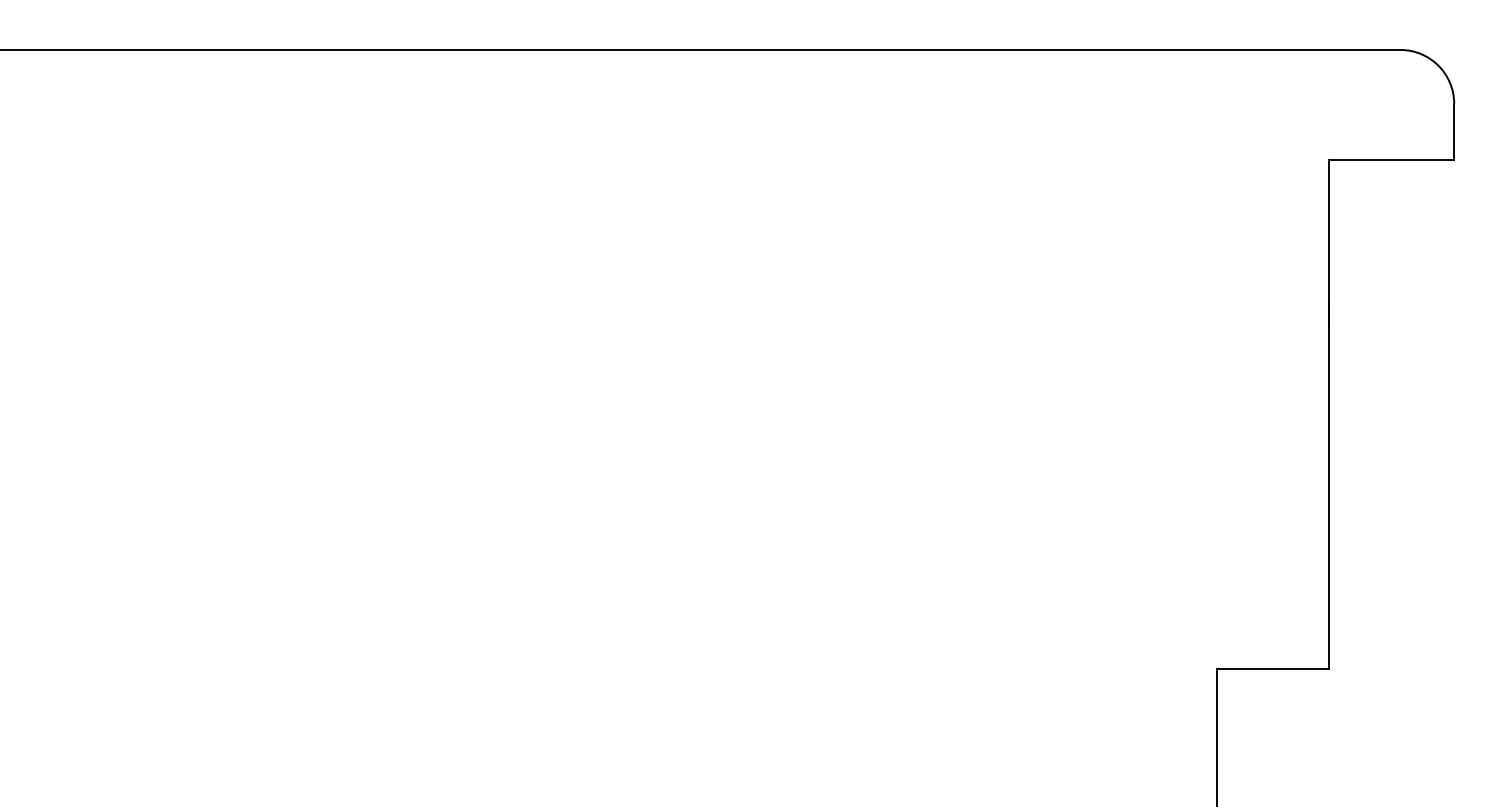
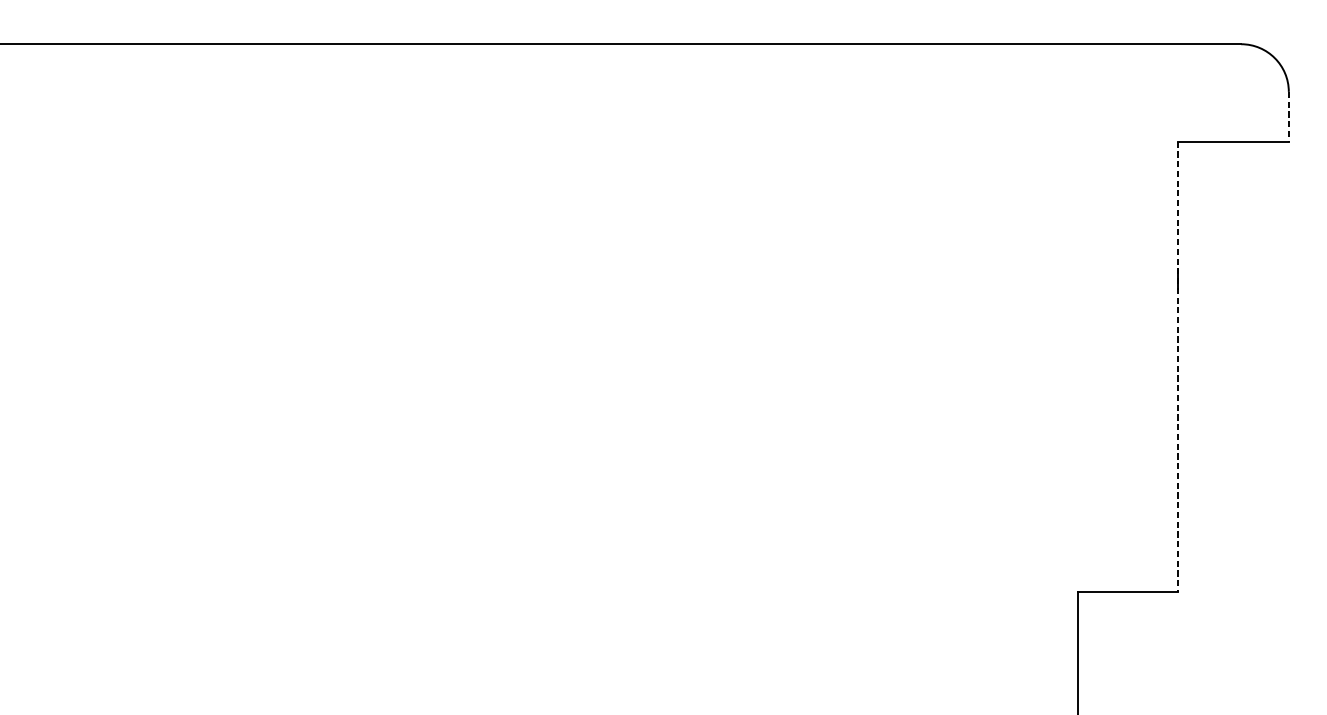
line: (1454, 132) -> (1289, 117), solid -> dashed
line: (1328, 414) -> (1177, 367), solid -> dashed

